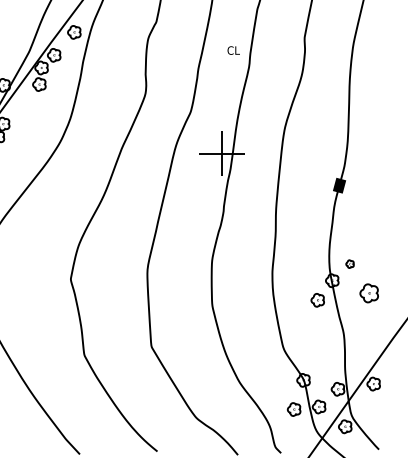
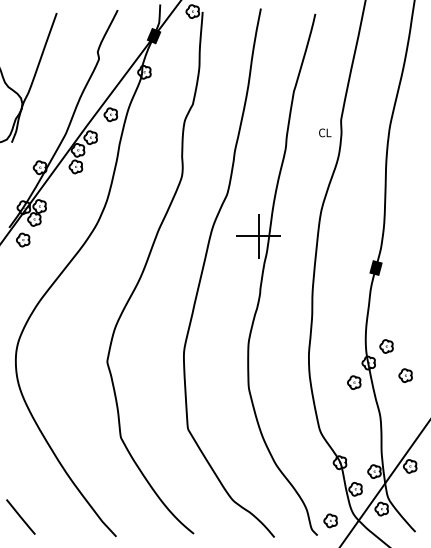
text: (234, 50) -> (325, 132), moved
part: (350, 264) -> (386, 346), size x1.67
part: (369, 293) -> (405, 375), size x0.71
part: (294, 409) -> (330, 520), moved

